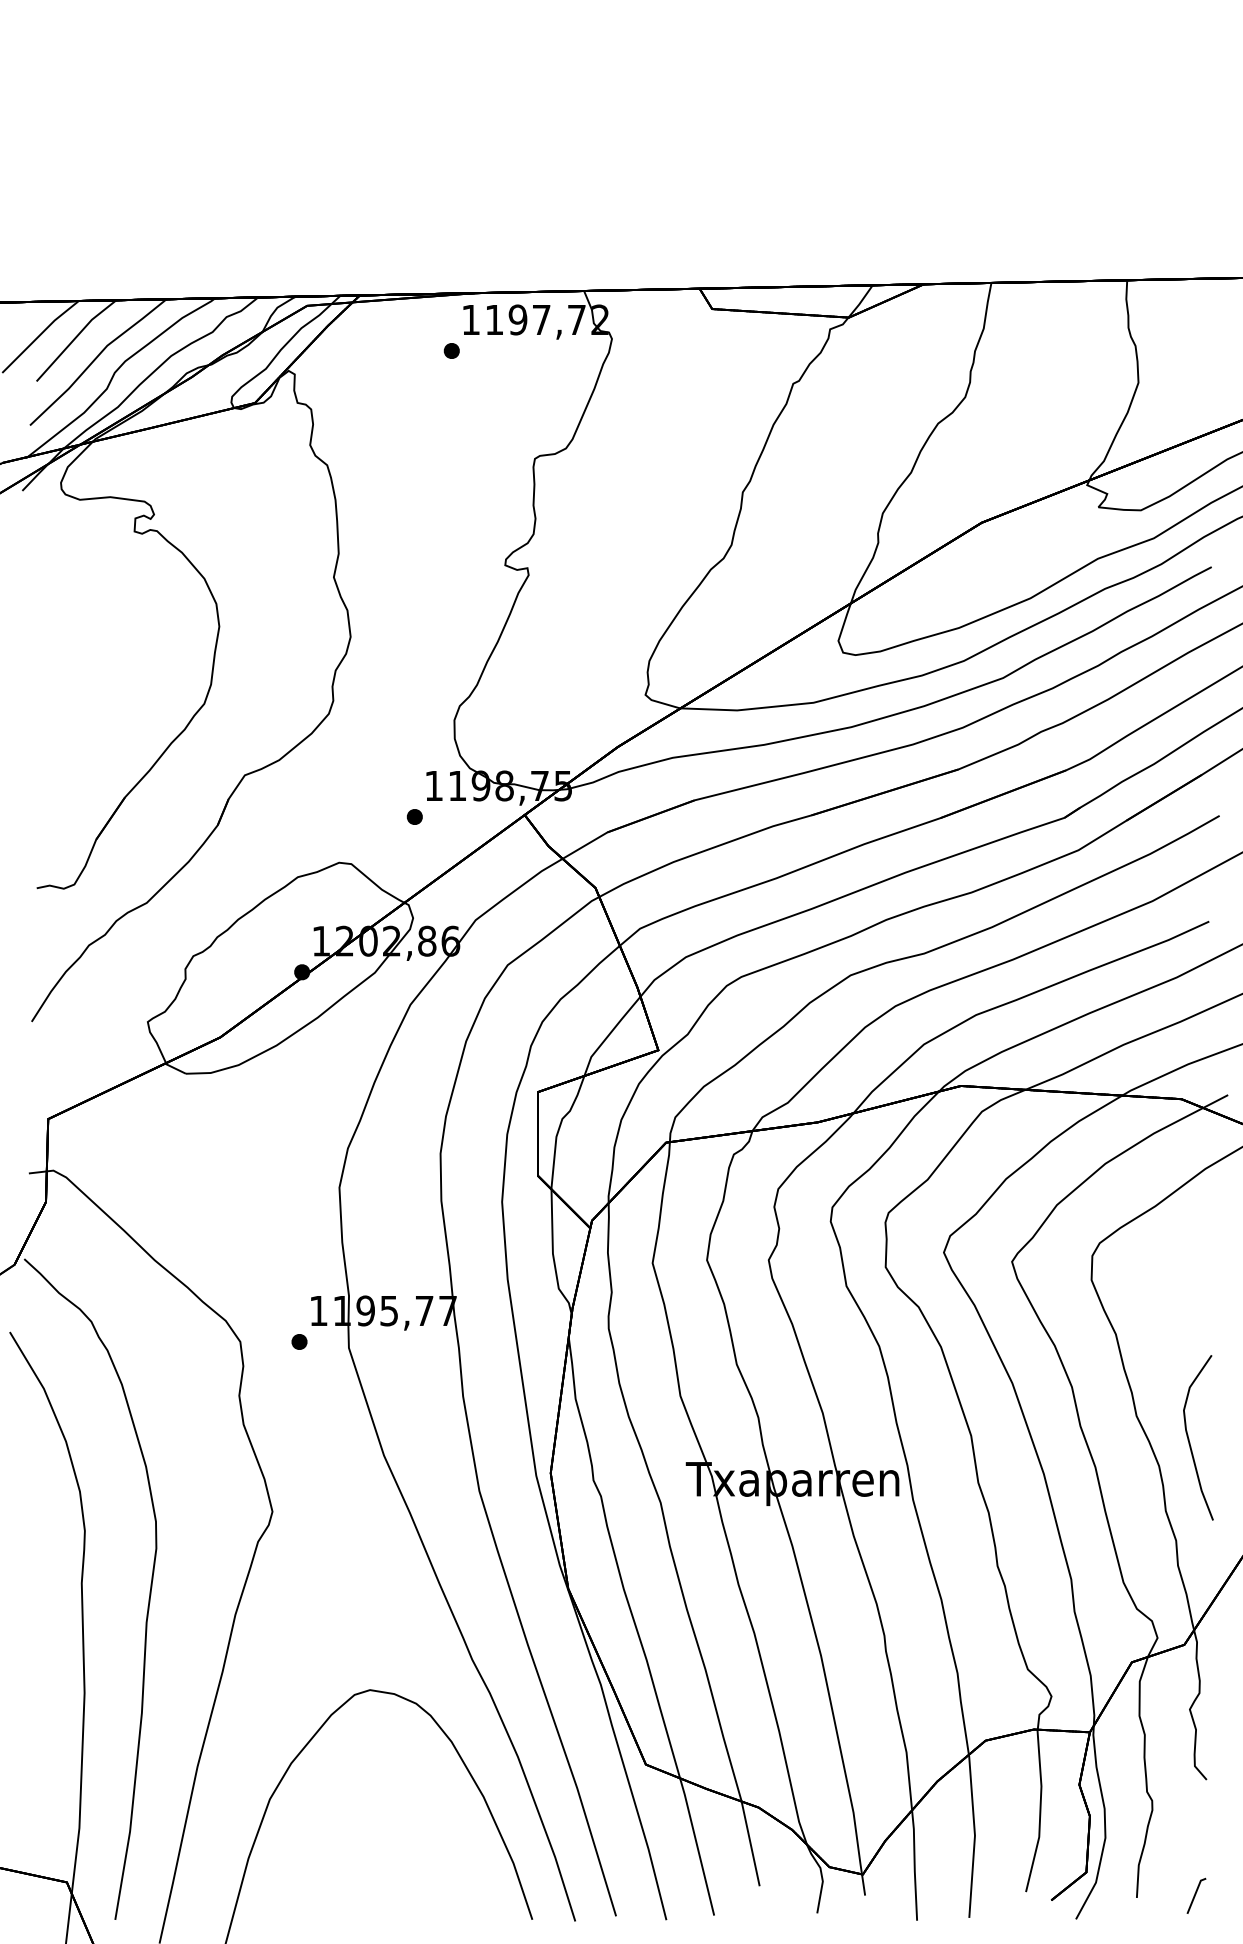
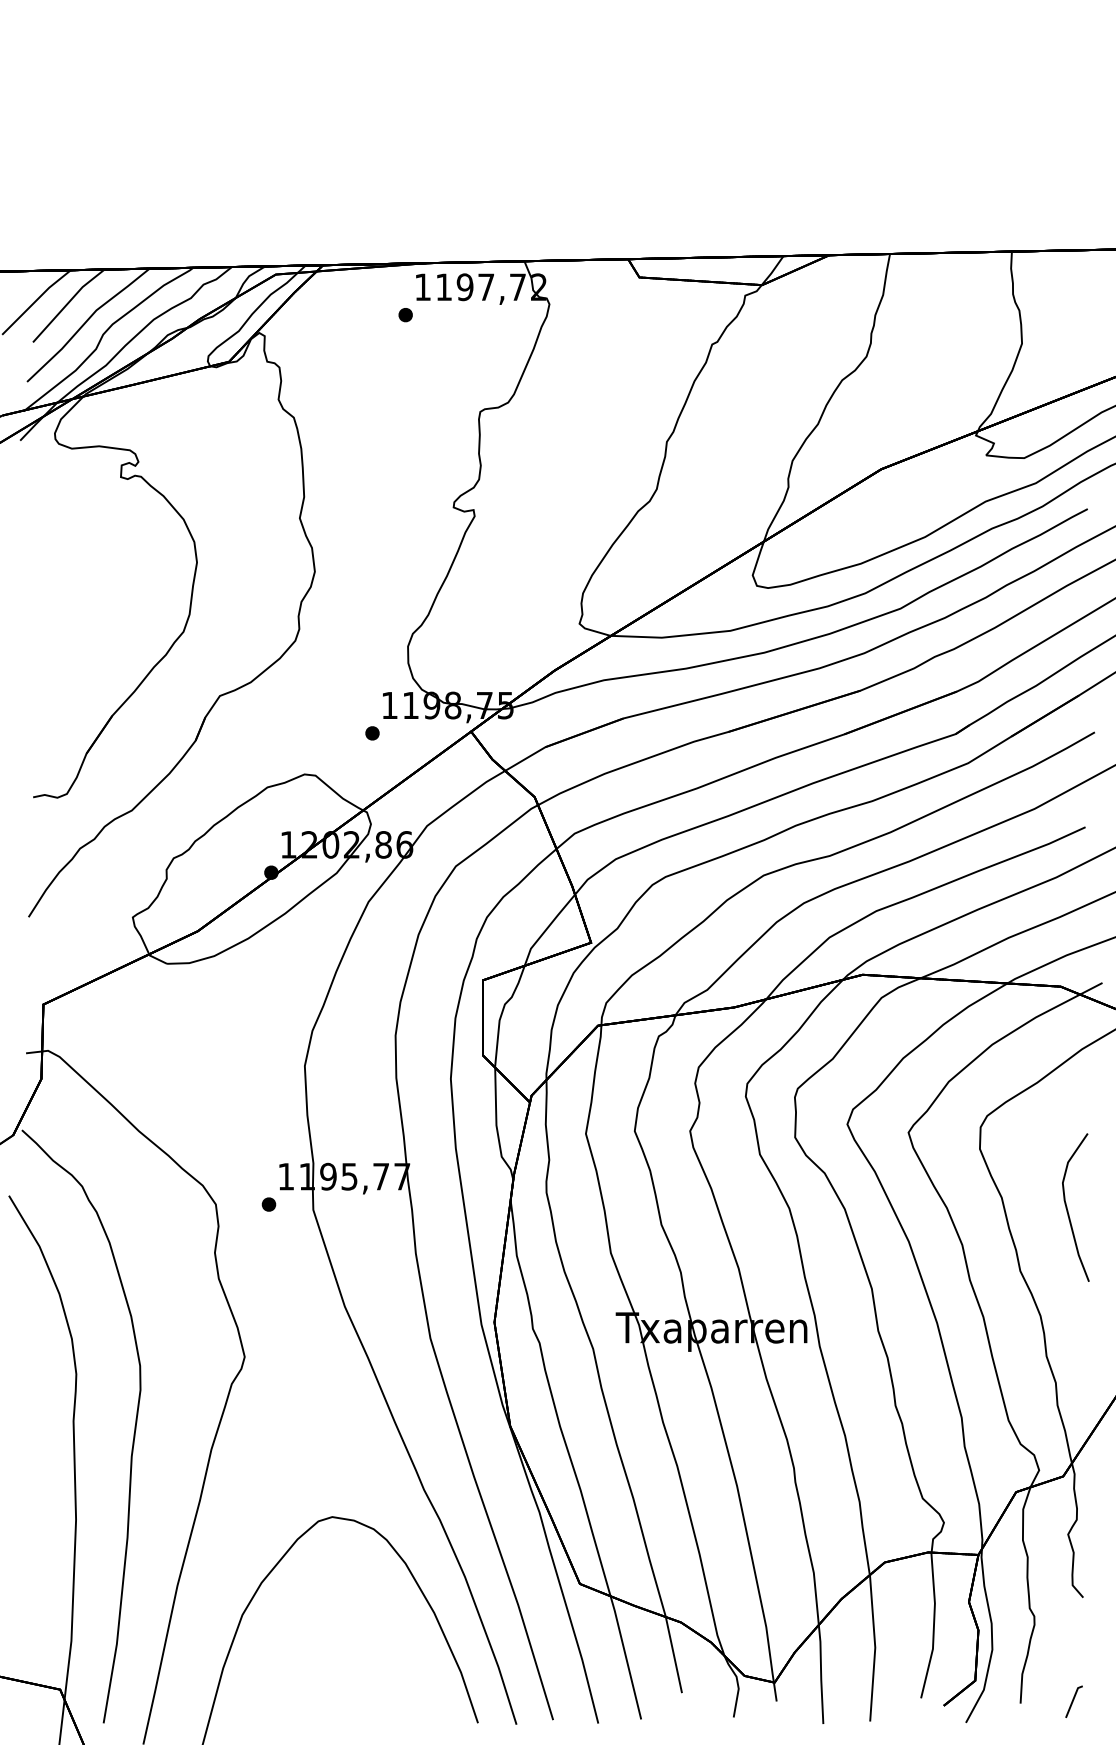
part: (1190, 1441) -> (1068, 1210), moved

